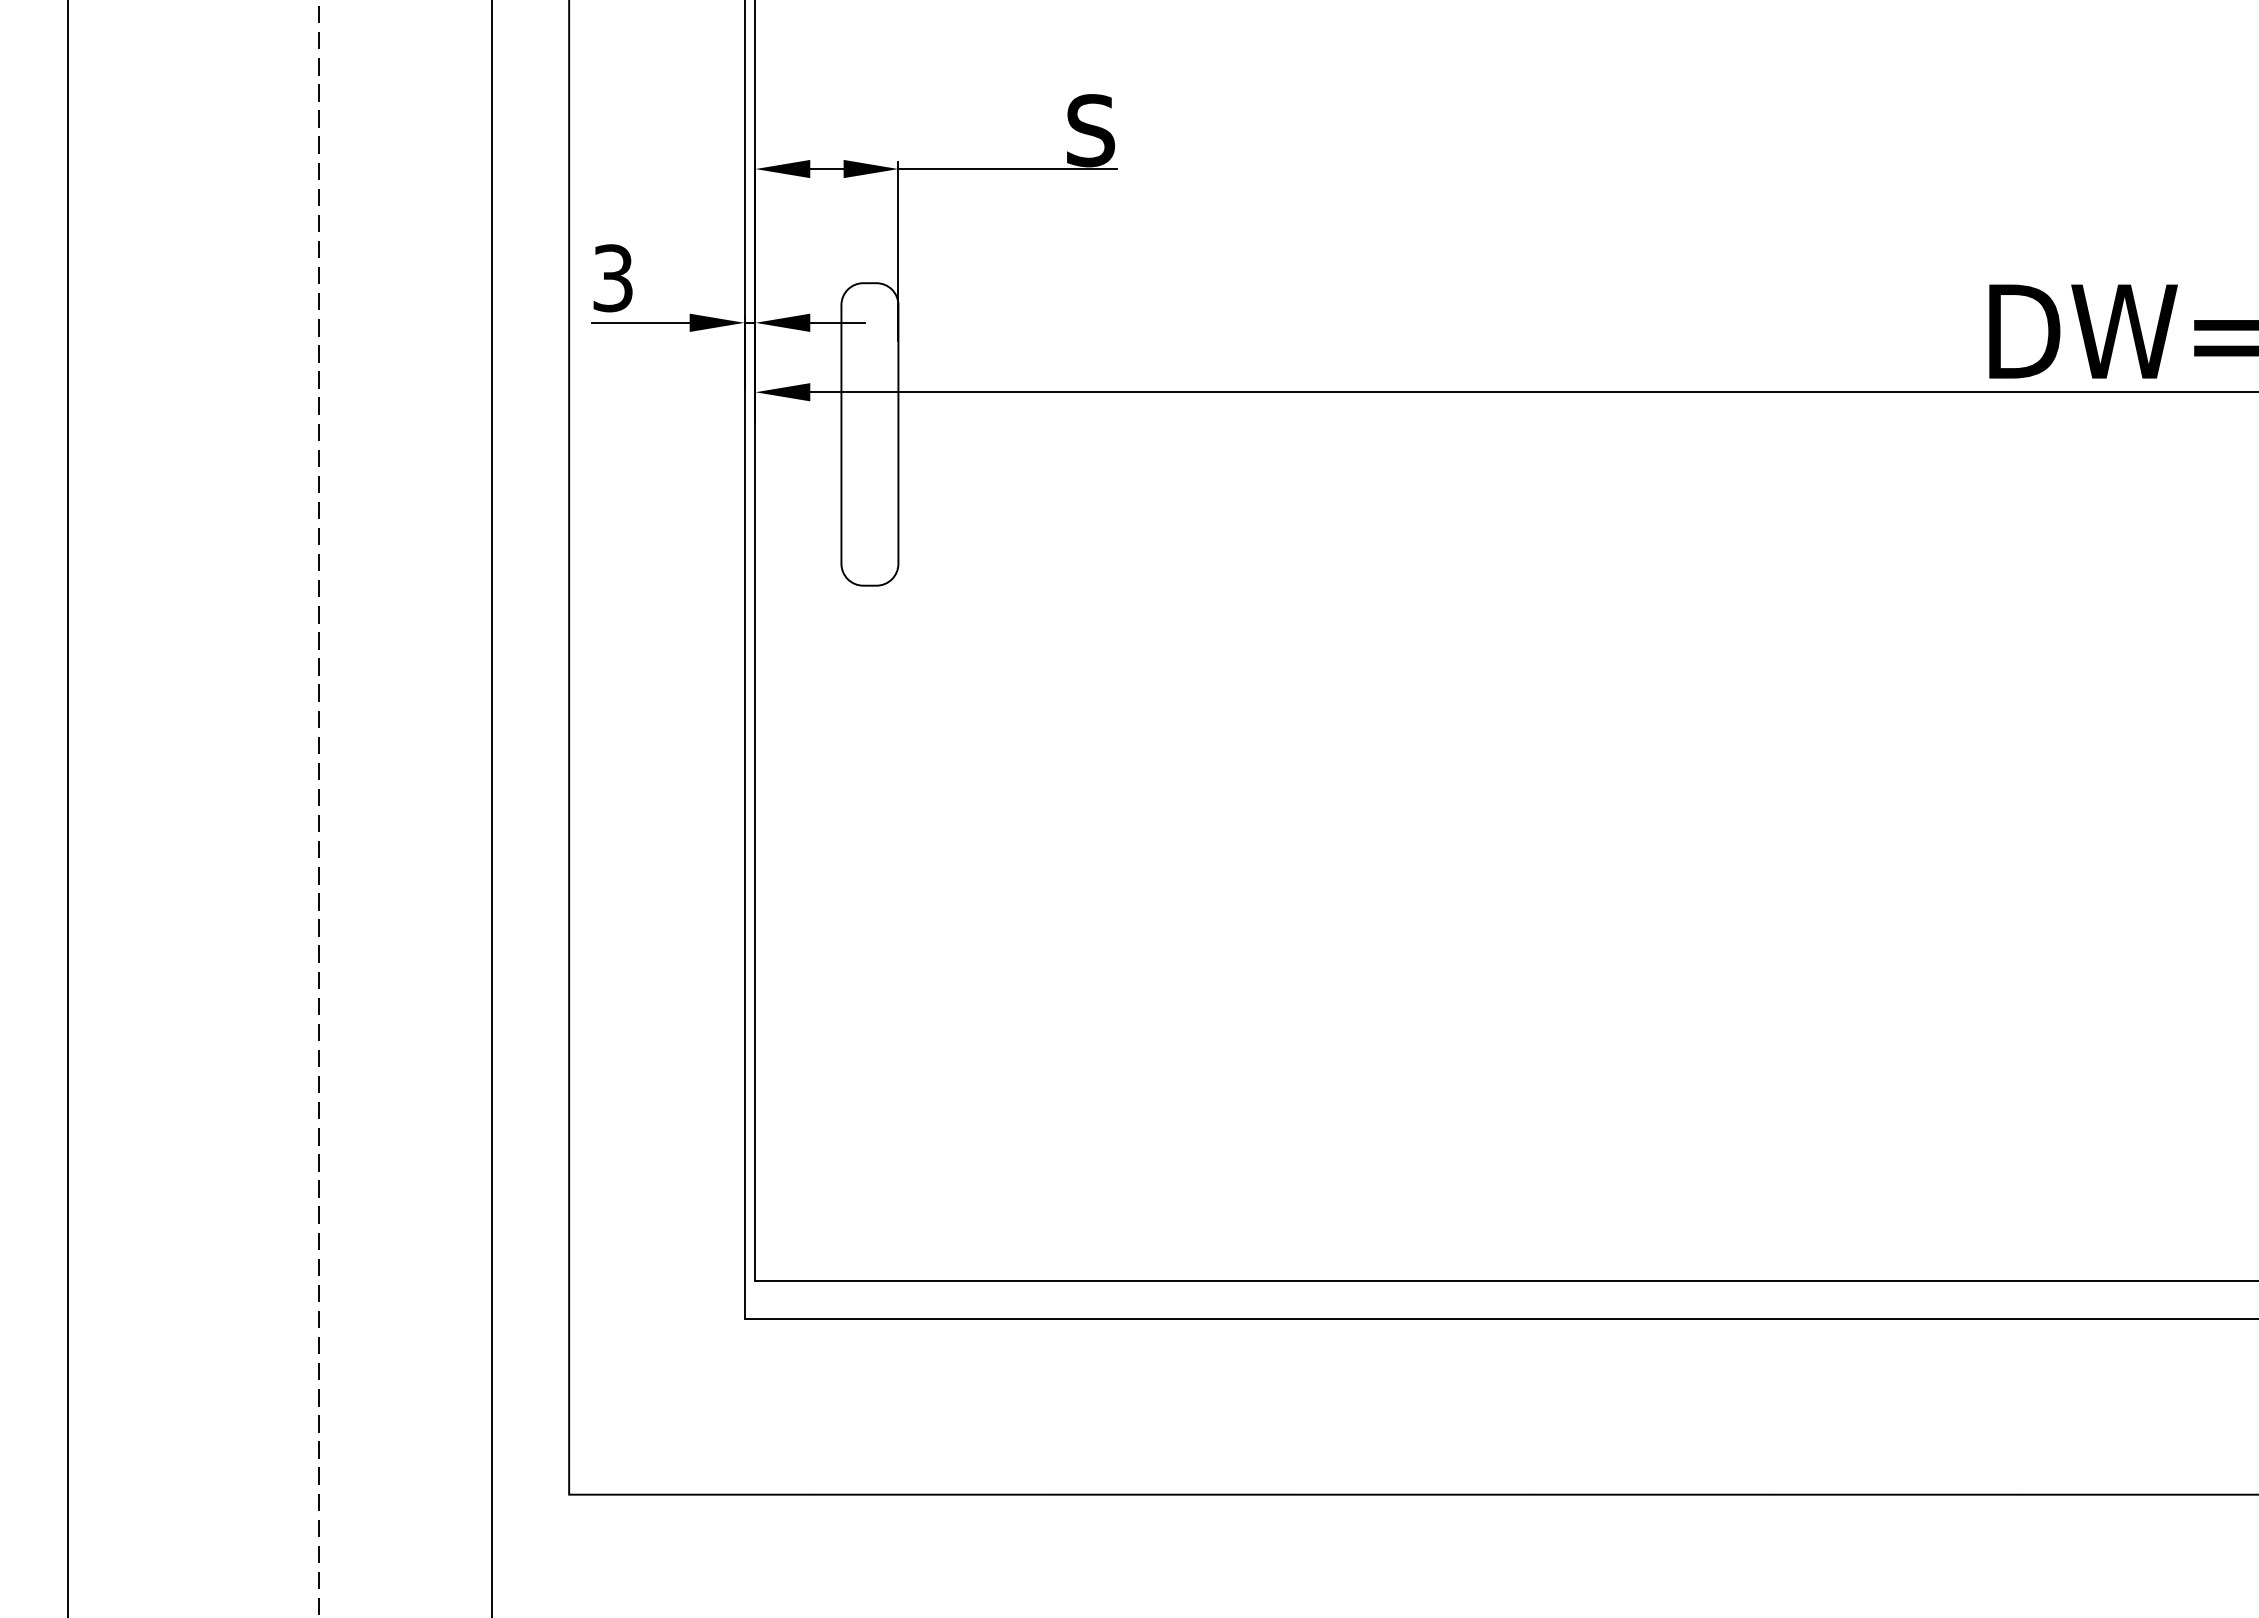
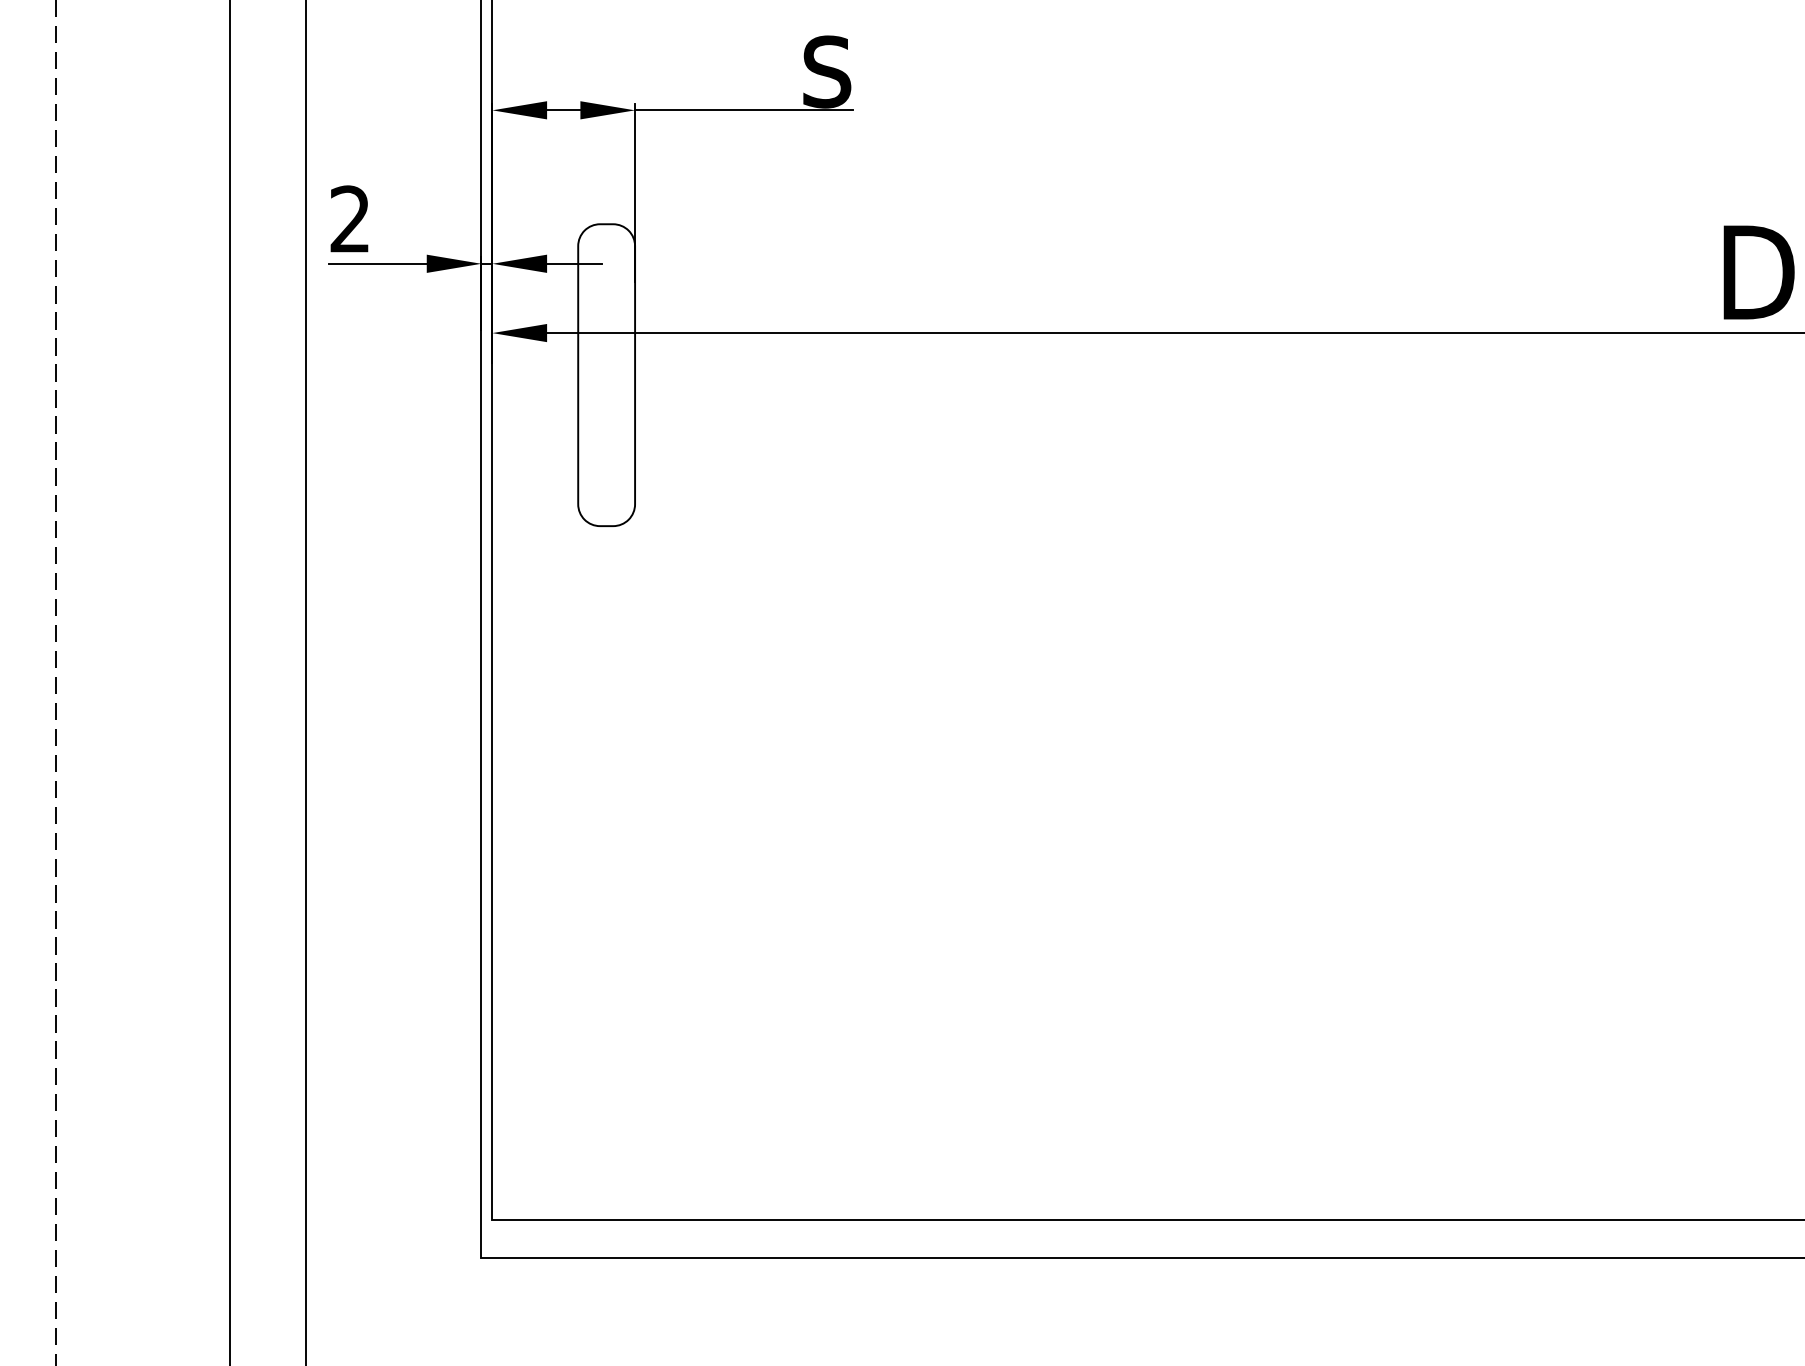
text: (612, 278) -> (349, 219), 3 -> 2

